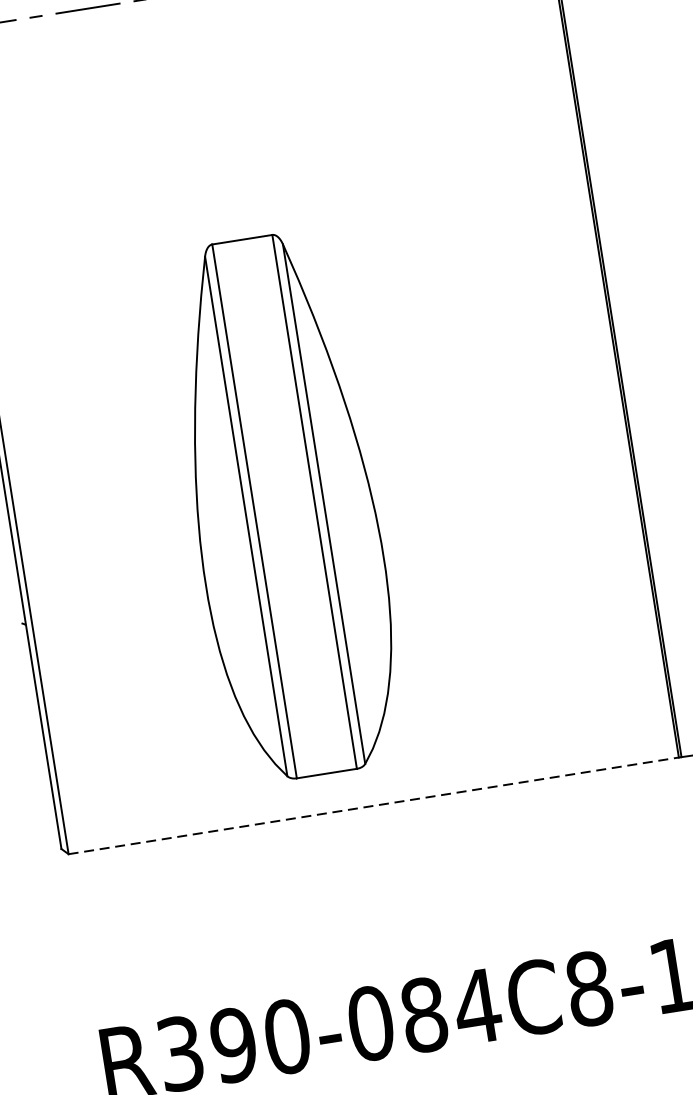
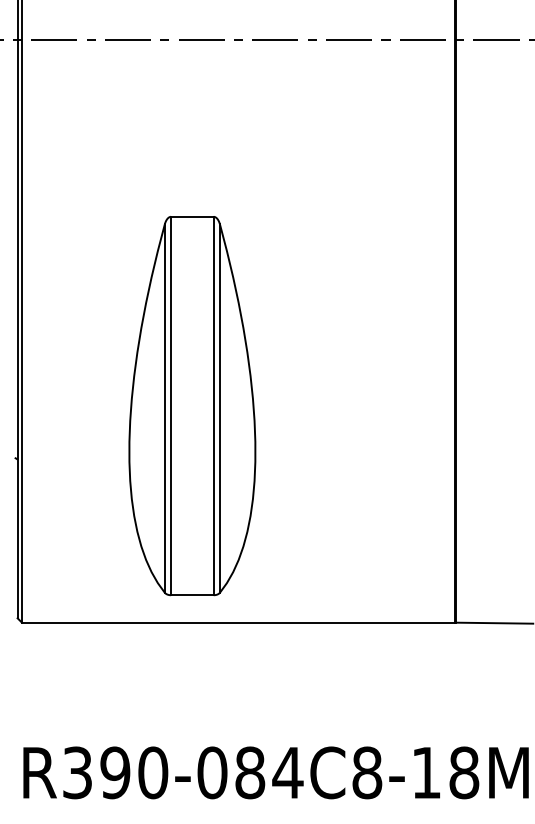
part: (284, 507) -> (192, 406), moved
line: (374, 805) -> (238, 622), dashed -> solid

